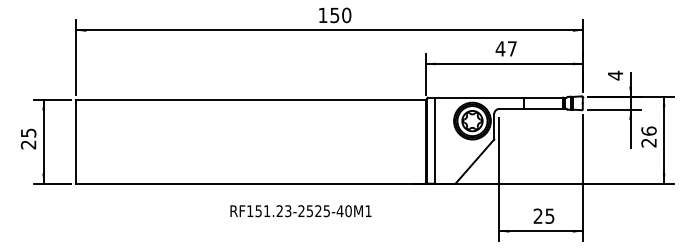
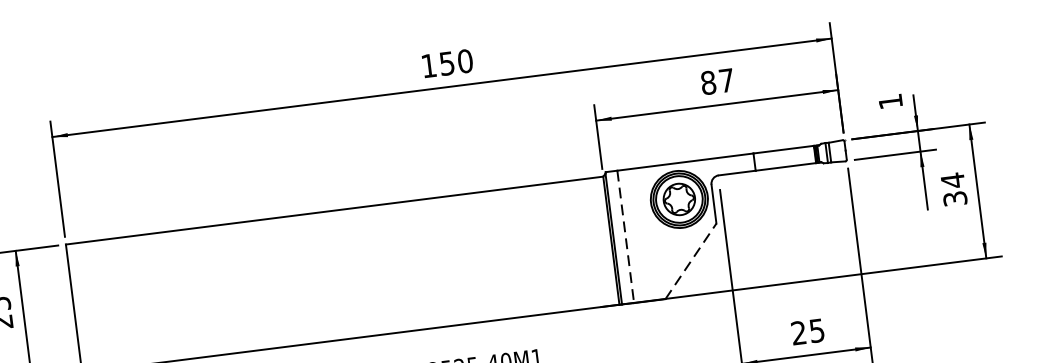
text: (500, 48) -> (708, 82), 47 -> 87
text: (615, 75) -> (890, 101), 4 -> 1
text: (648, 136) -> (953, 188), 26 -> 34
line: (435, 141) -> (626, 238), solid -> dashed
line: (475, 161) -> (691, 261), solid -> dashed

